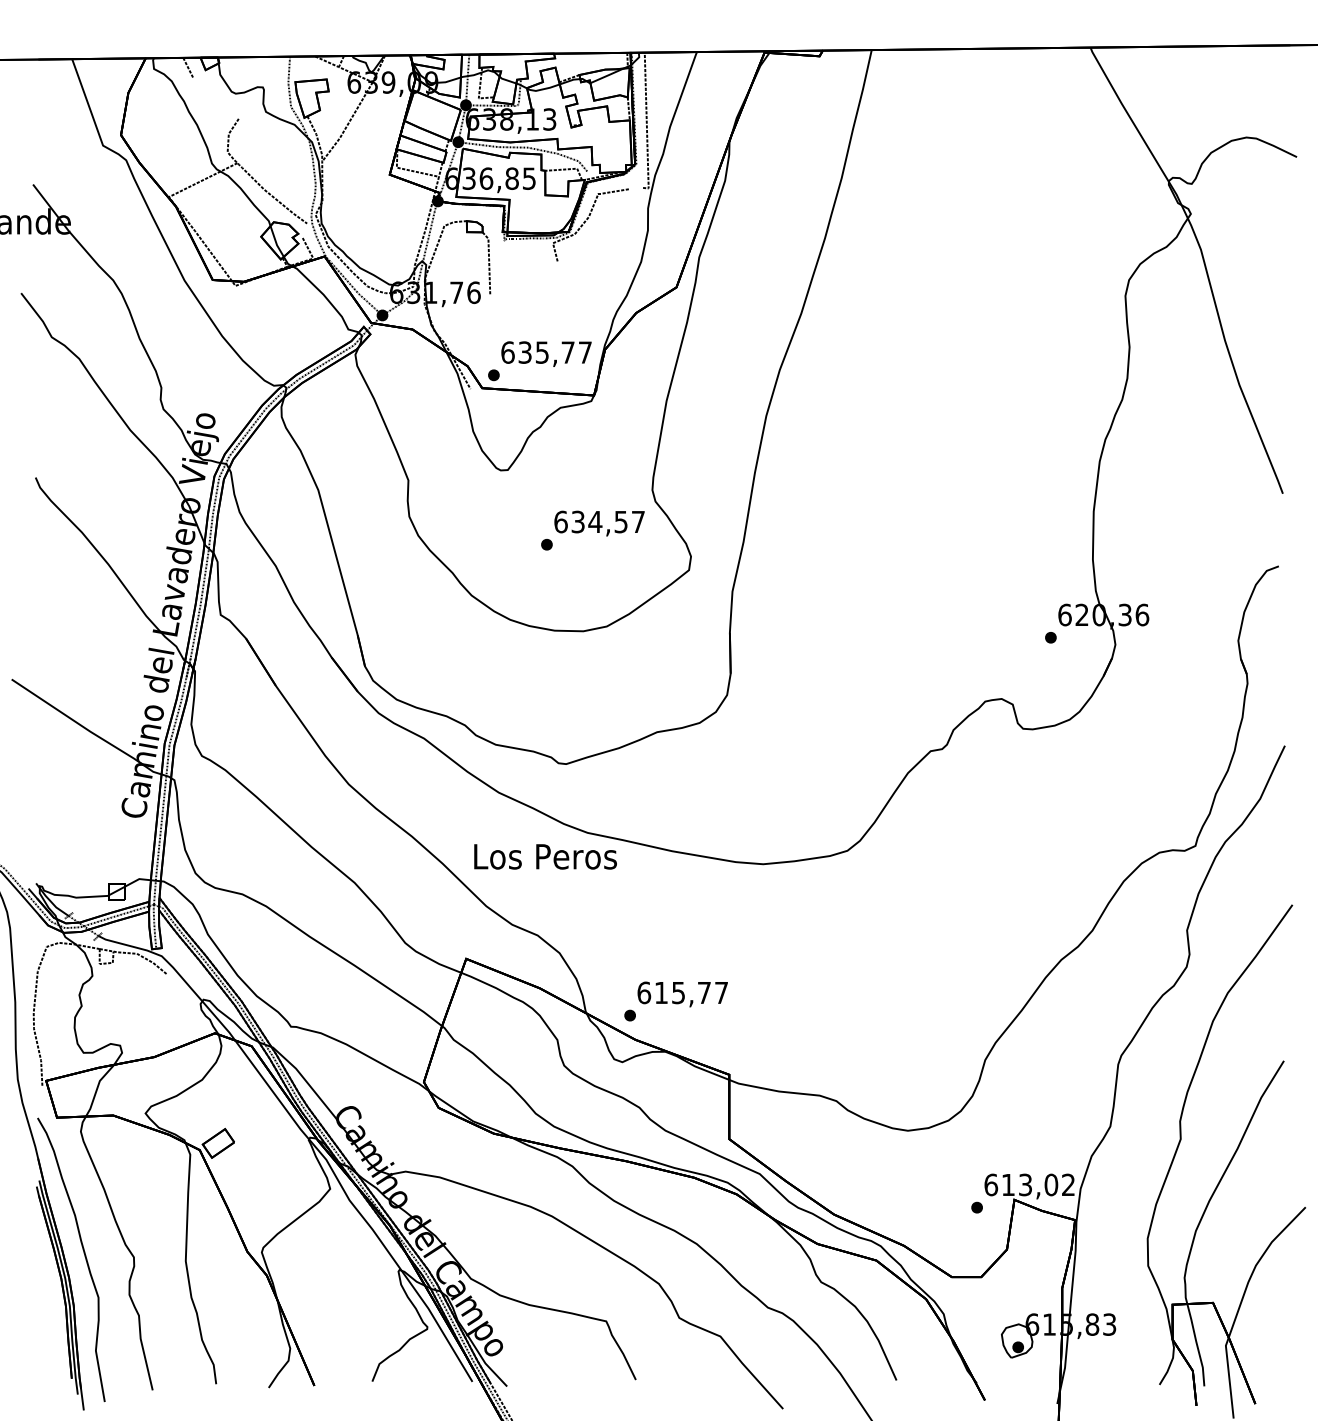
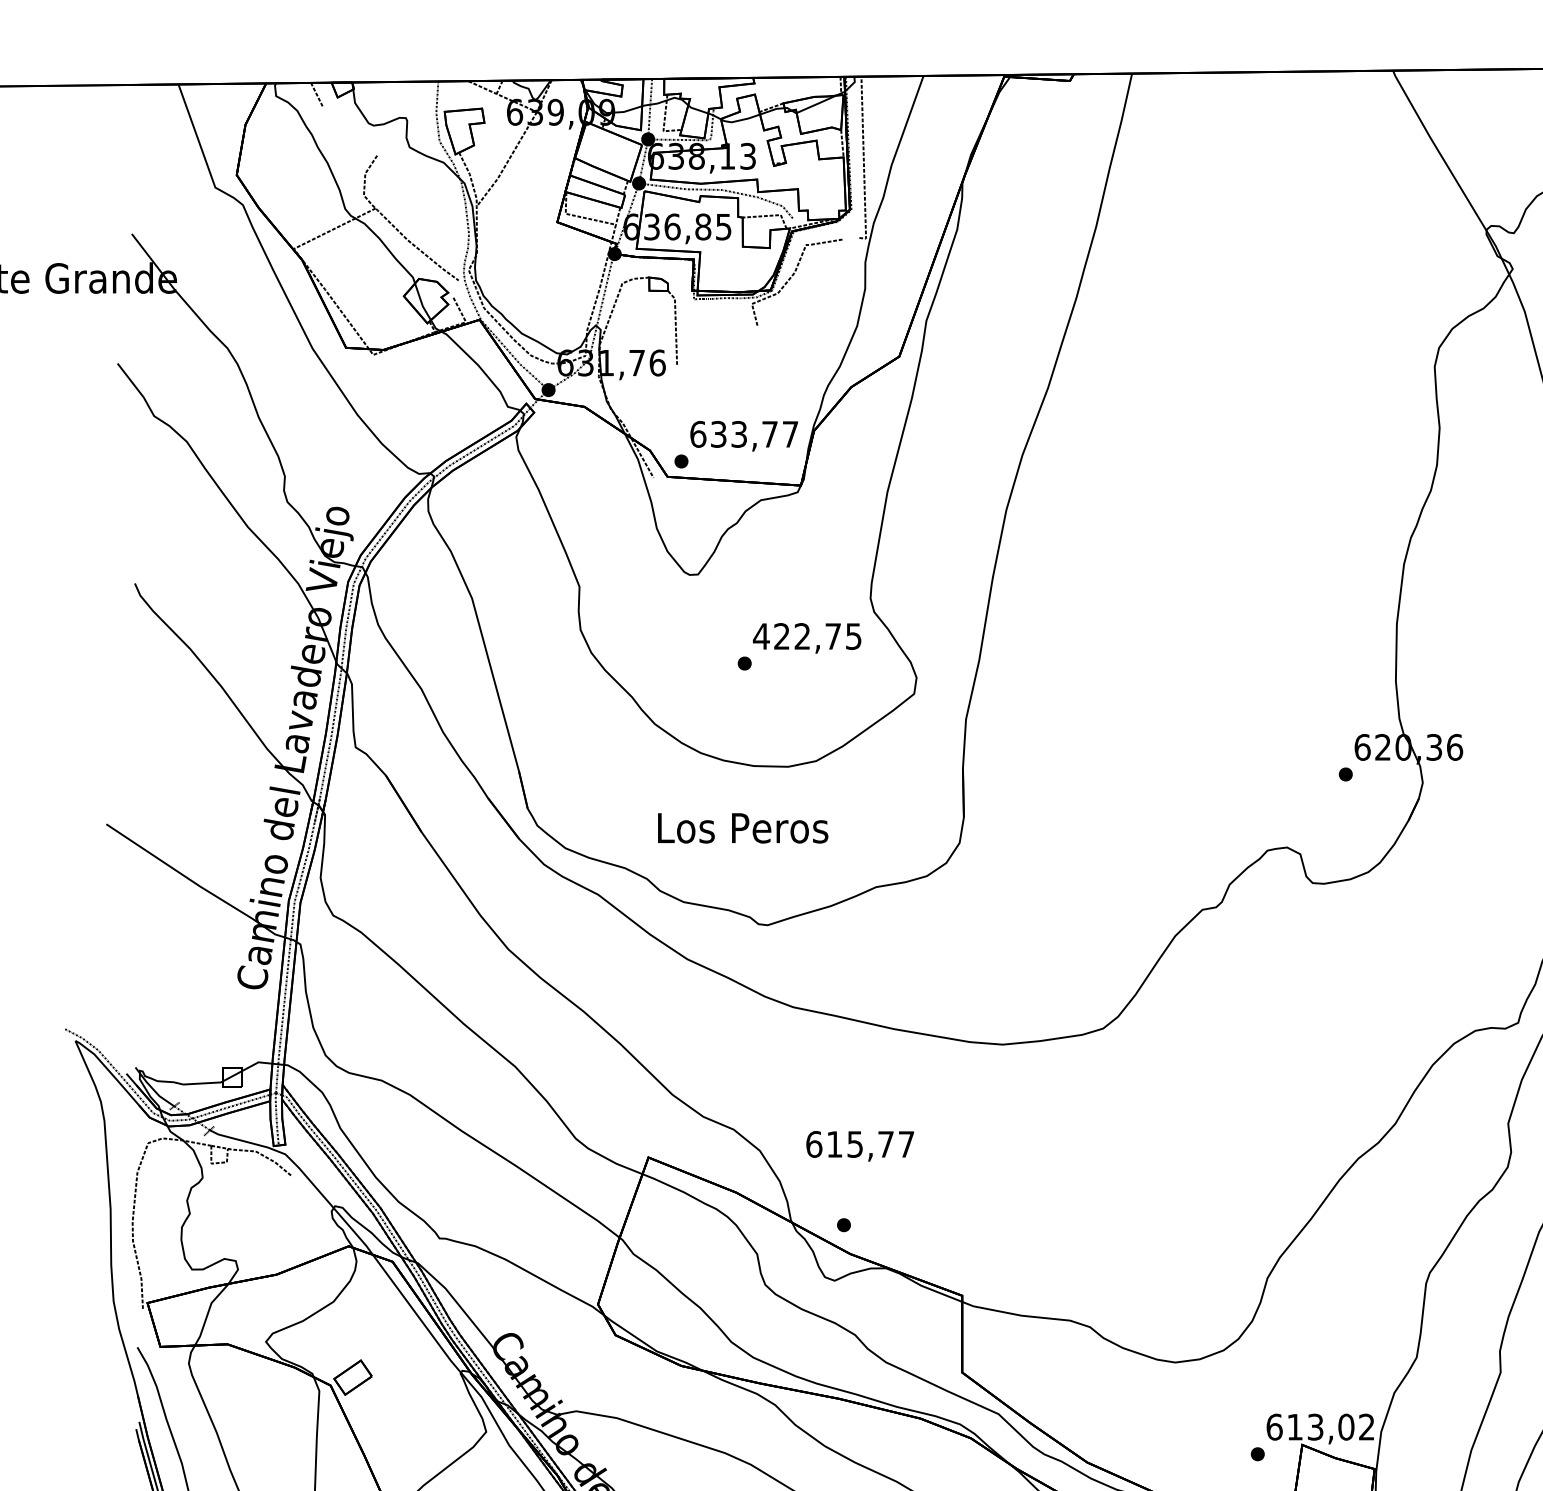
text: (542, 352) -> (739, 434), 635,77 -> 633,77
text: (598, 521) -> (806, 635), 634,57 -> 422,75
text: (545, 856) -> (743, 827), moved
text: (682, 994) -> (859, 1146), moved

